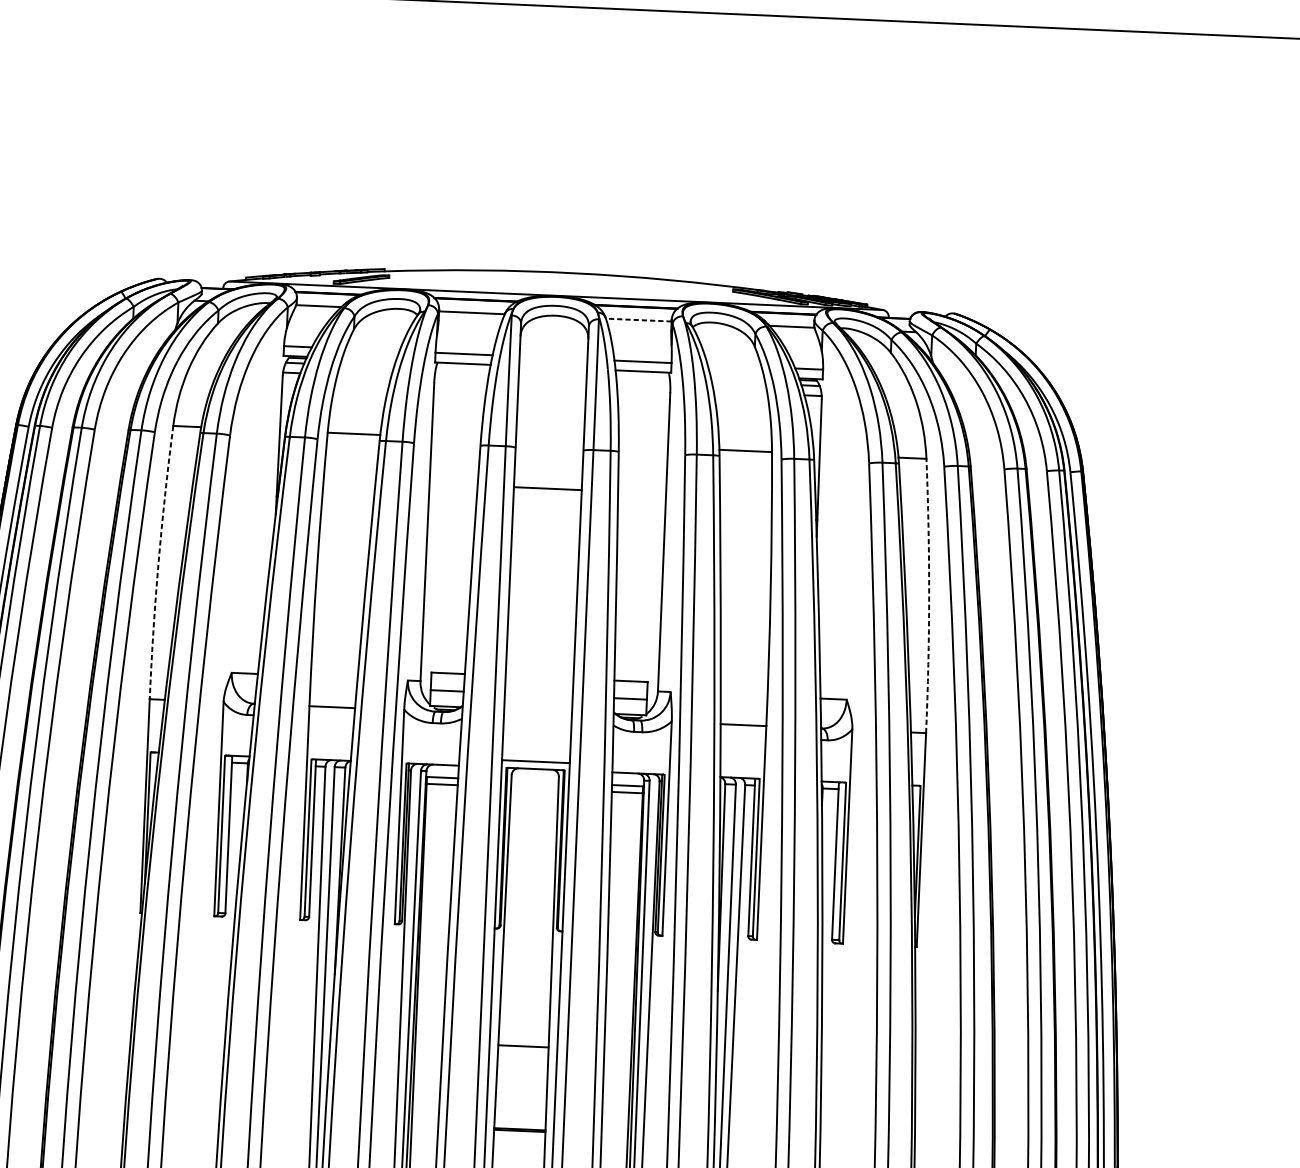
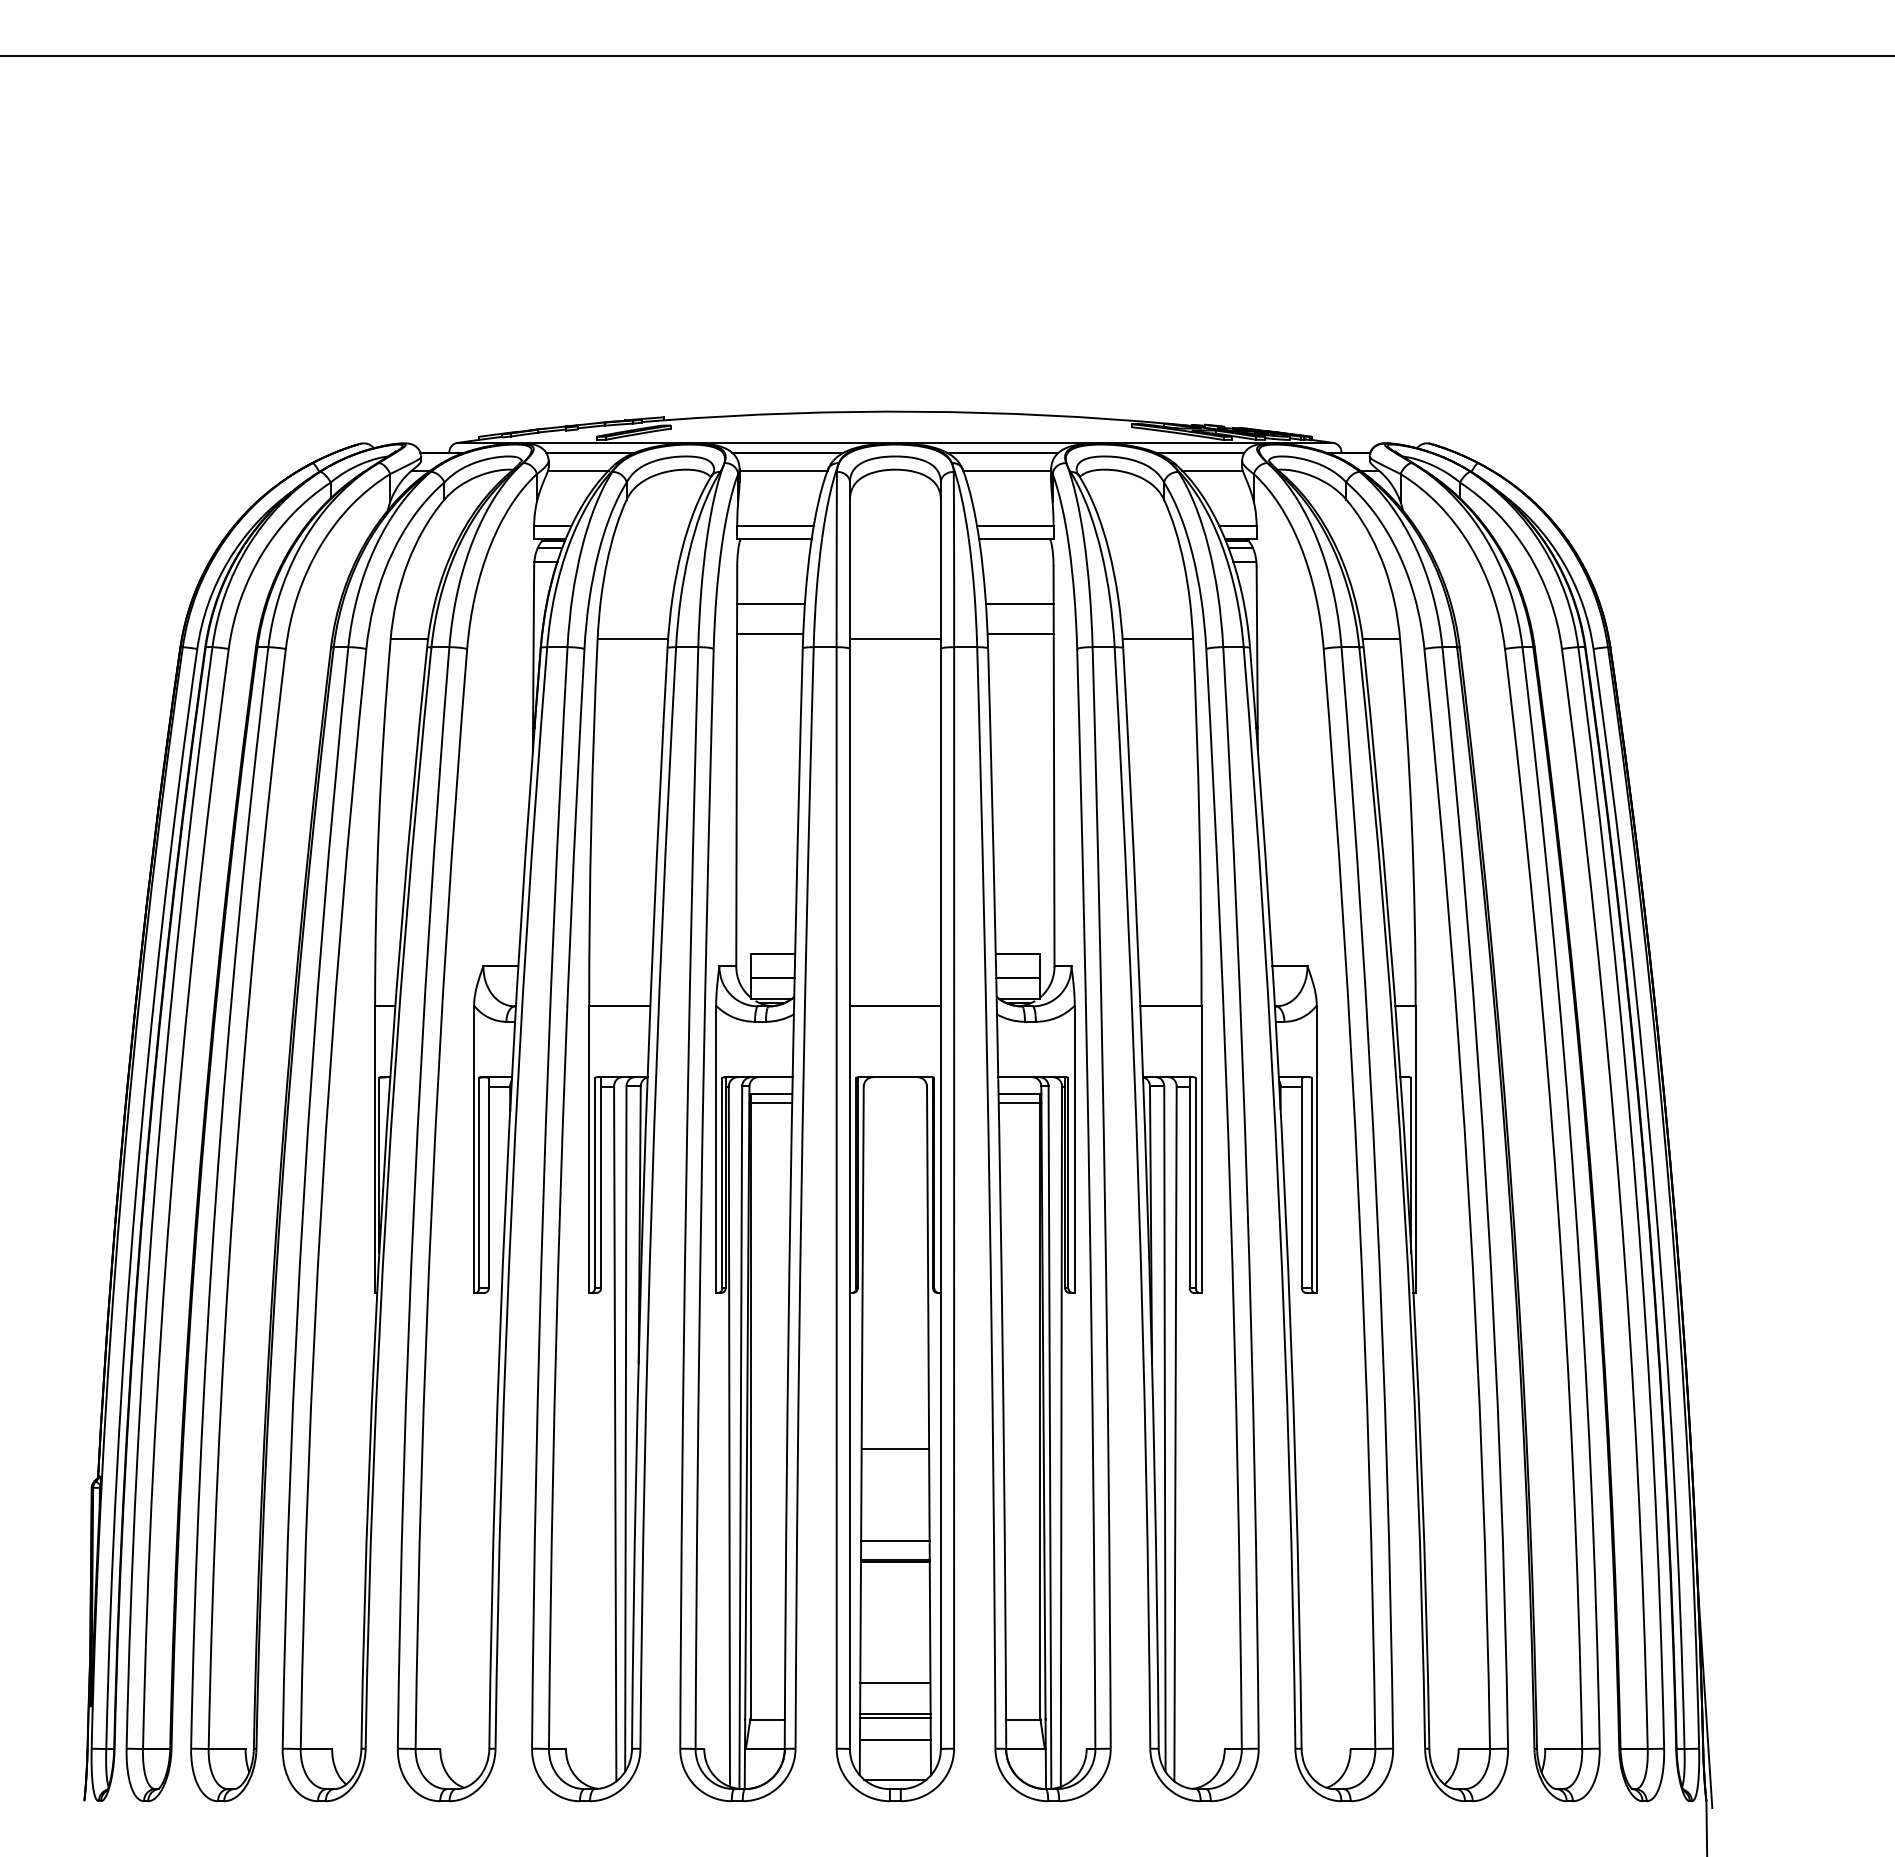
line: (638, 319) -> (1006, 470), dashed -> solid
line: (457, 412) -> (770, 604), added
line: (643, 420) -> (1019, 604), added
line: (456, 434) -> (770, 634), added
line: (643, 442) -> (1020, 634), added
line: (547, 488) -> (894, 639), moved
arc: (158, 562) -> (378, 822), dashed -> solid
arc: (928, 595) -> (1411, 822), dashed -> solid
line: (535, 761) -> (894, 1006), moved
line: (520, 1115) -> (895, 1541), added

